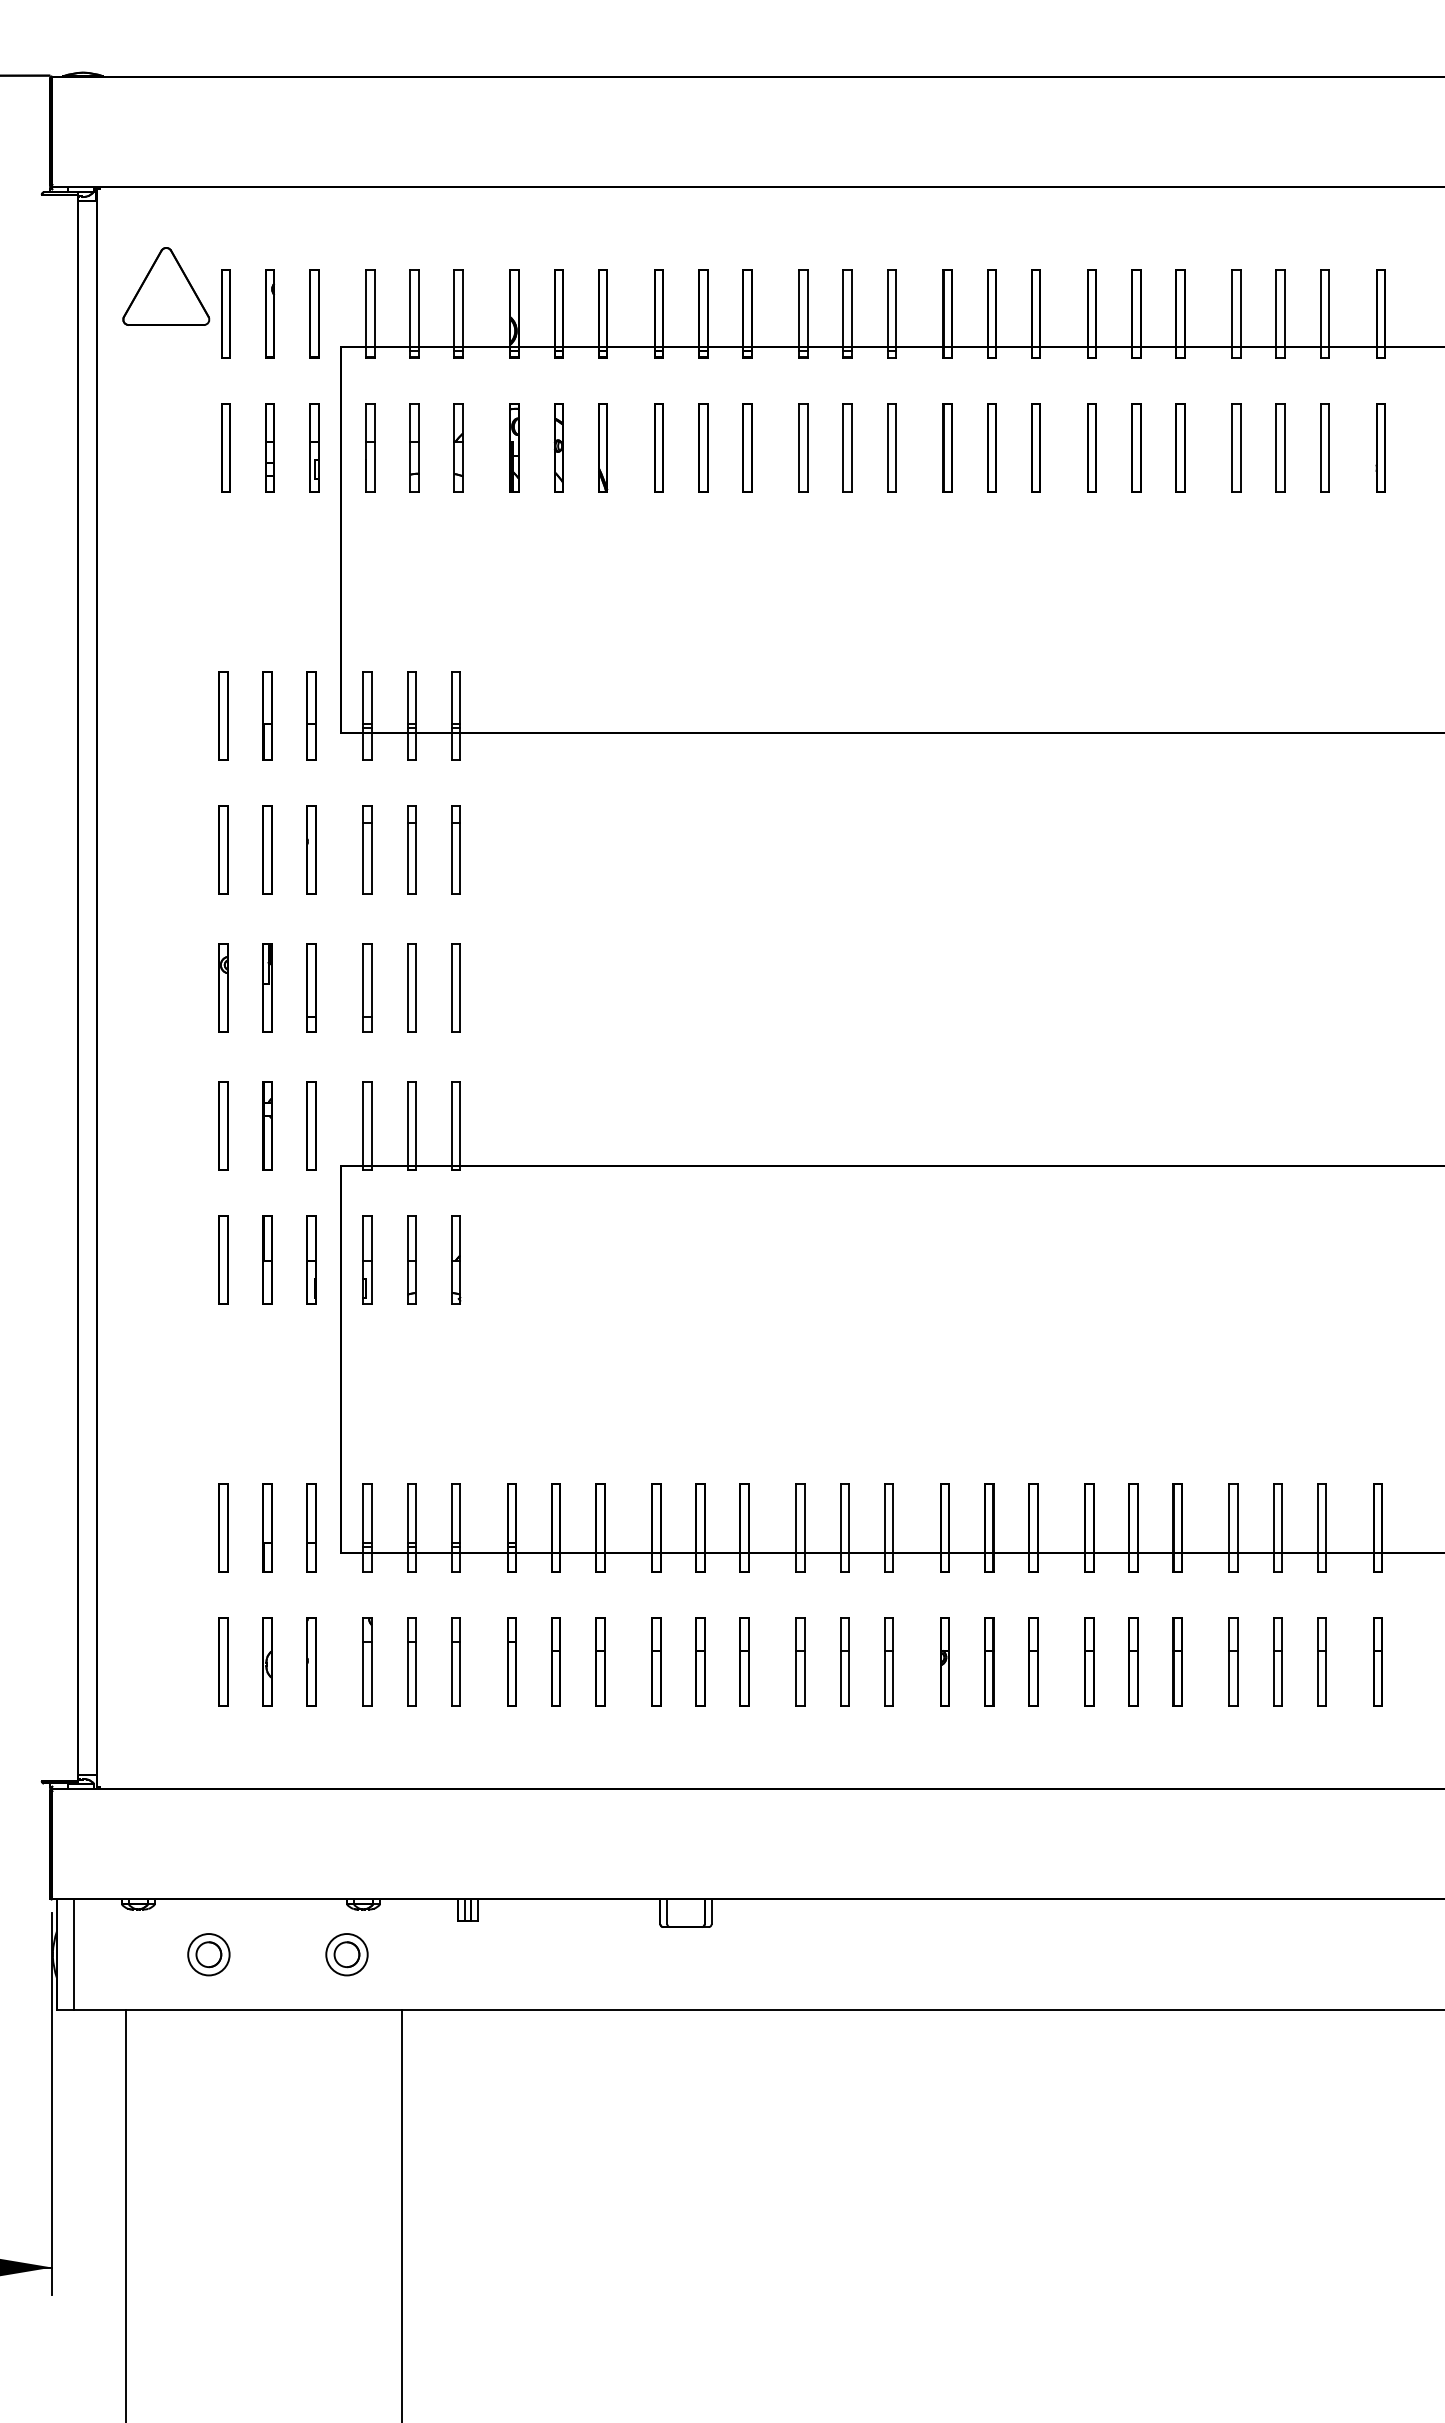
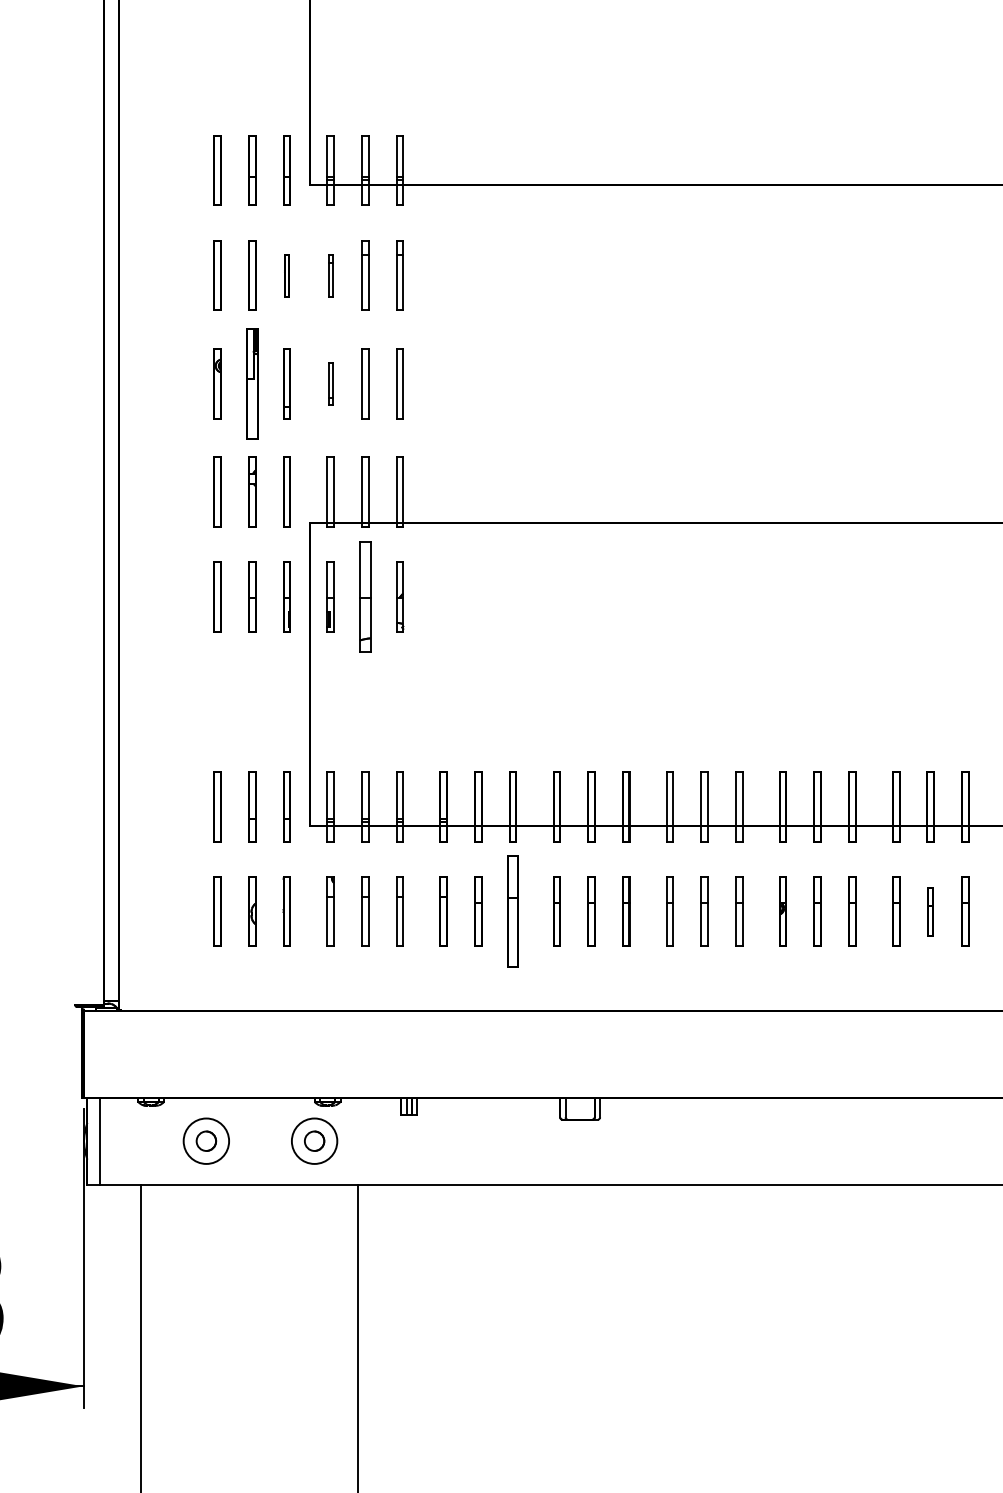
part: (311, 849) -> (286, 275), size x0.6
part: (367, 849) -> (330, 275), size x0.6
part: (267, 987) -> (252, 383), size x1.6
part: (367, 987) -> (330, 383), size x0.6
part: (411, 1259) -> (365, 596), size x1.6
part: (600, 1661) -> (513, 911), size x1.6
part: (1133, 1661) -> (930, 911), size x0.7
circle: (208, 1954) -> (206, 1141), size x1.4
circle: (346, 1954) -> (314, 1141), size x1.4

